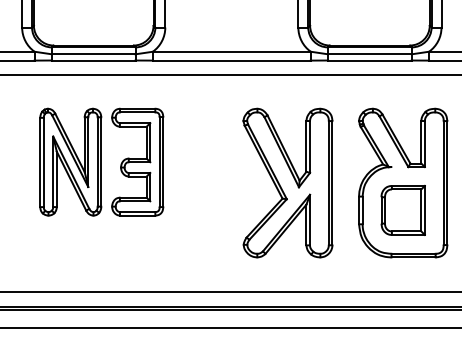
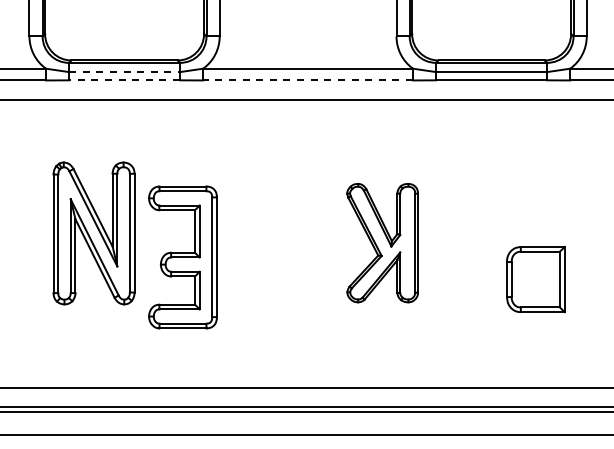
line: (93, 54) -> (124, 72), solid -> dashed
line: (93, 60) -> (124, 80), solid -> dashed
line: (232, 60) -> (308, 80), solid -> dashed
part: (70, 162) -> (93, 233), moved
part: (137, 162) -> (182, 257), moved
part: (287, 182) -> (382, 242), size x0.6
part: (402, 182) -> (535, 242), removed

